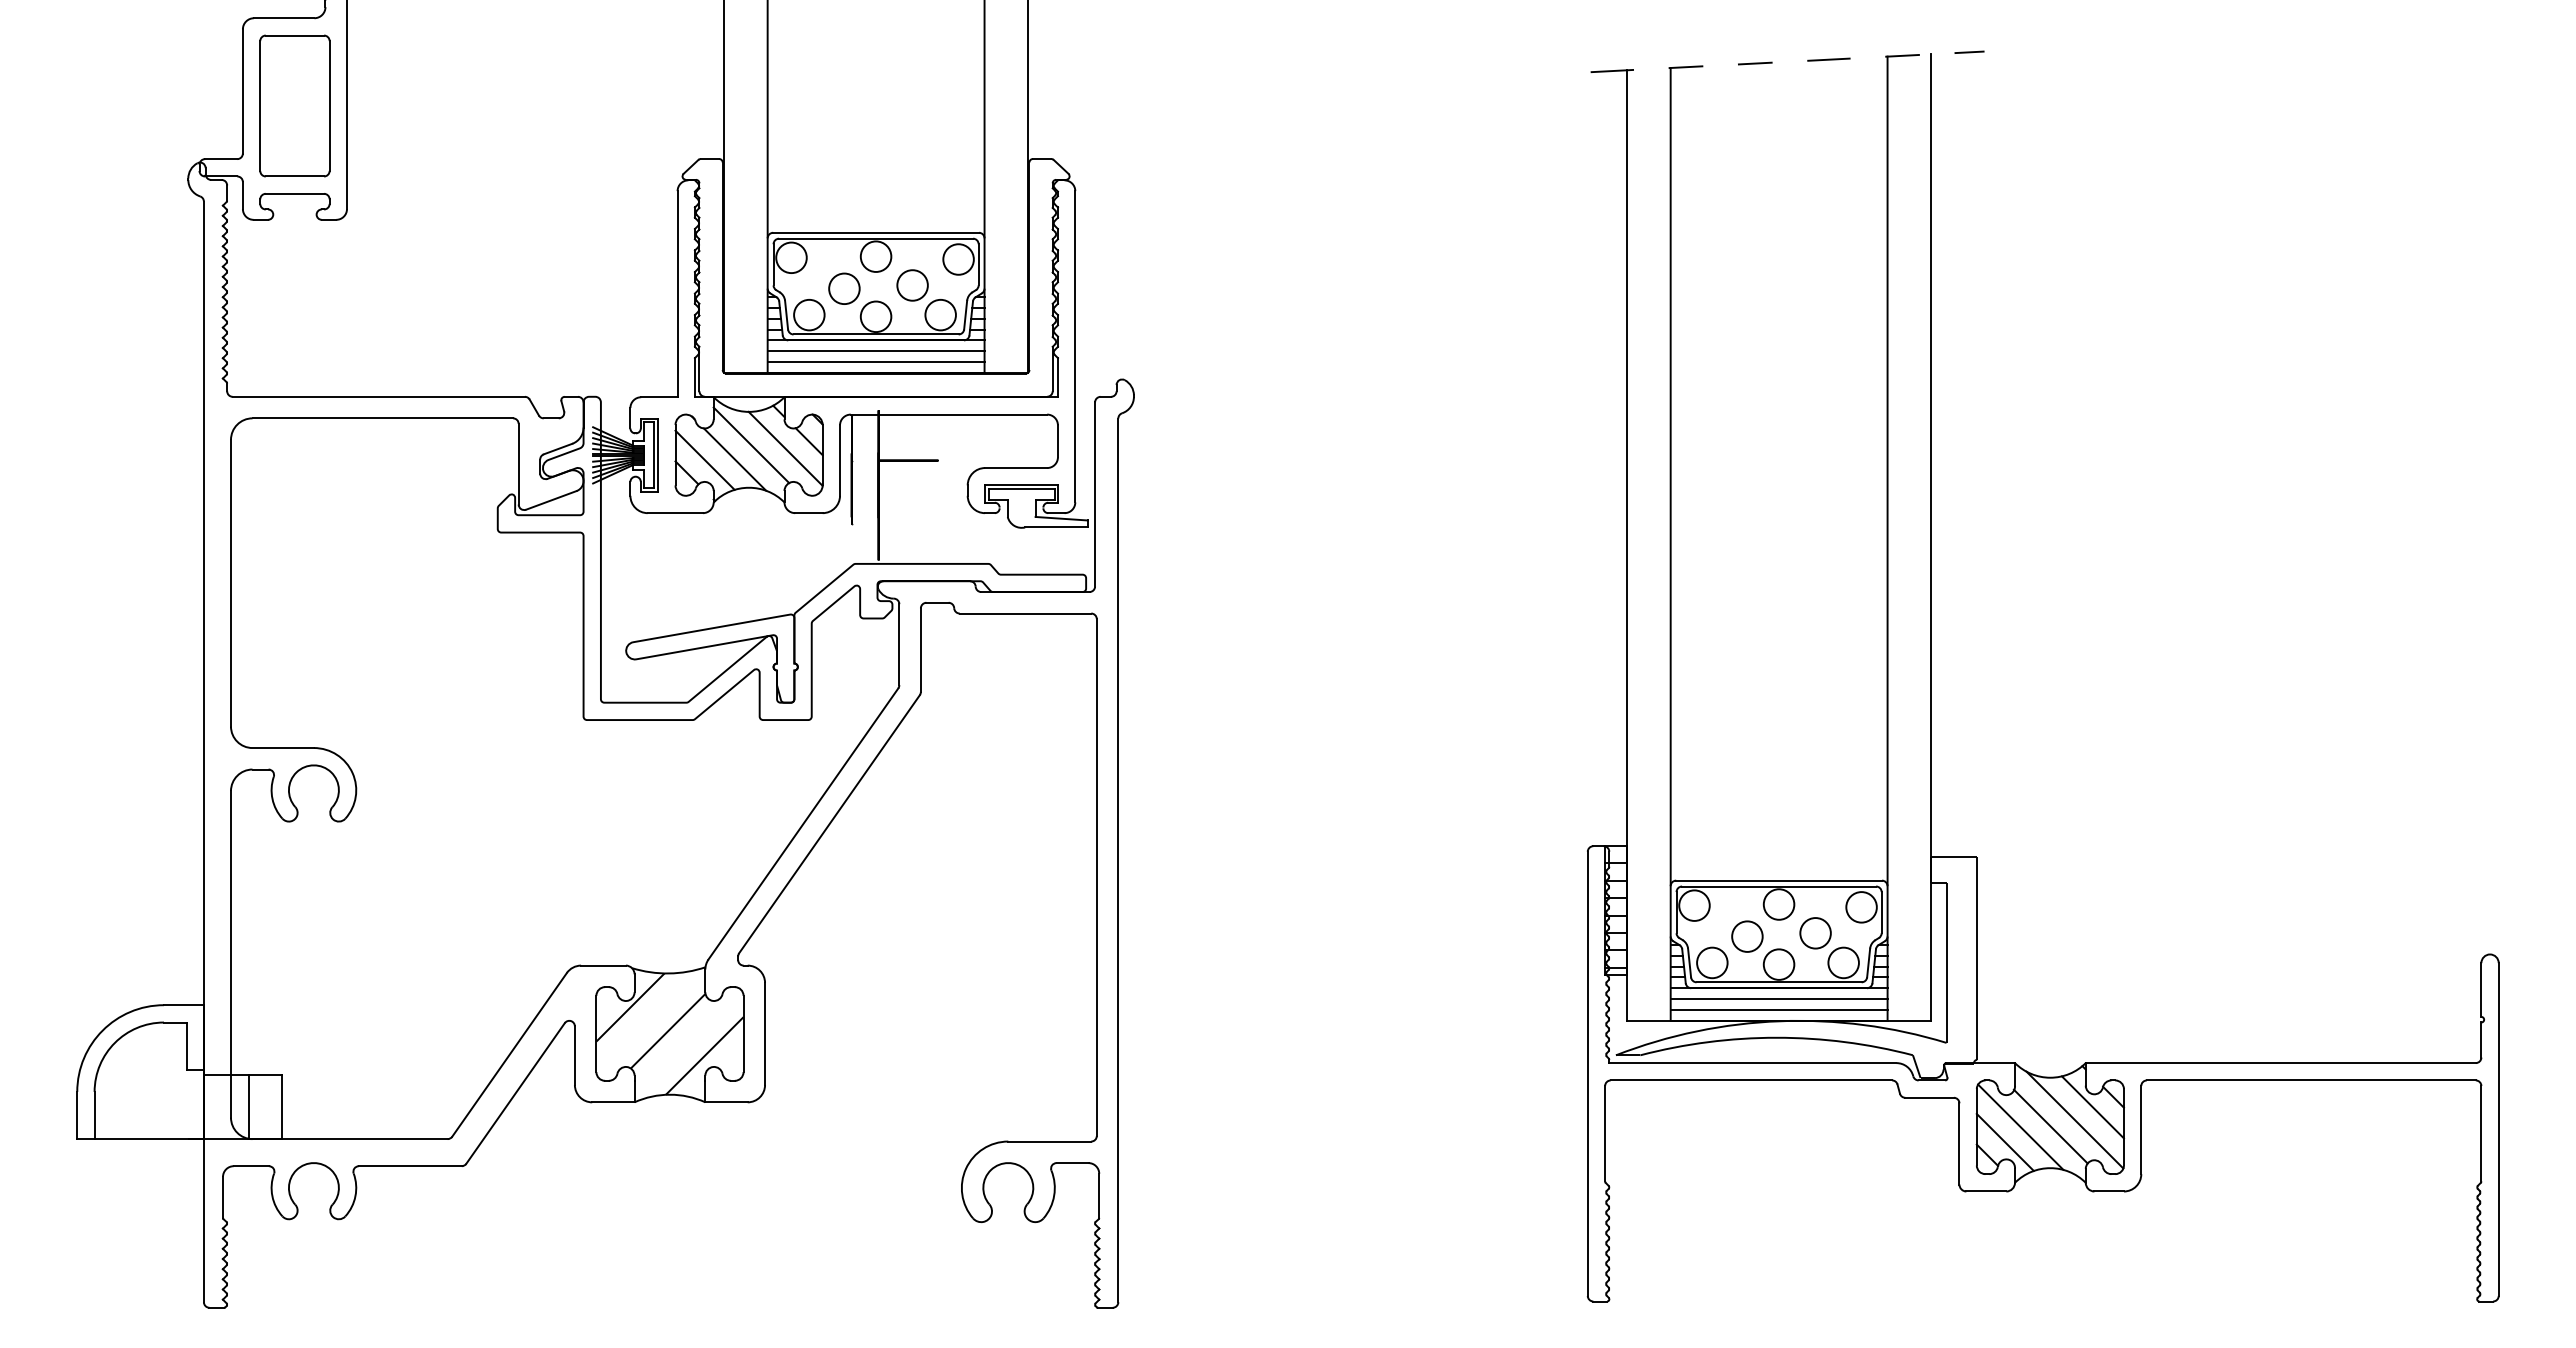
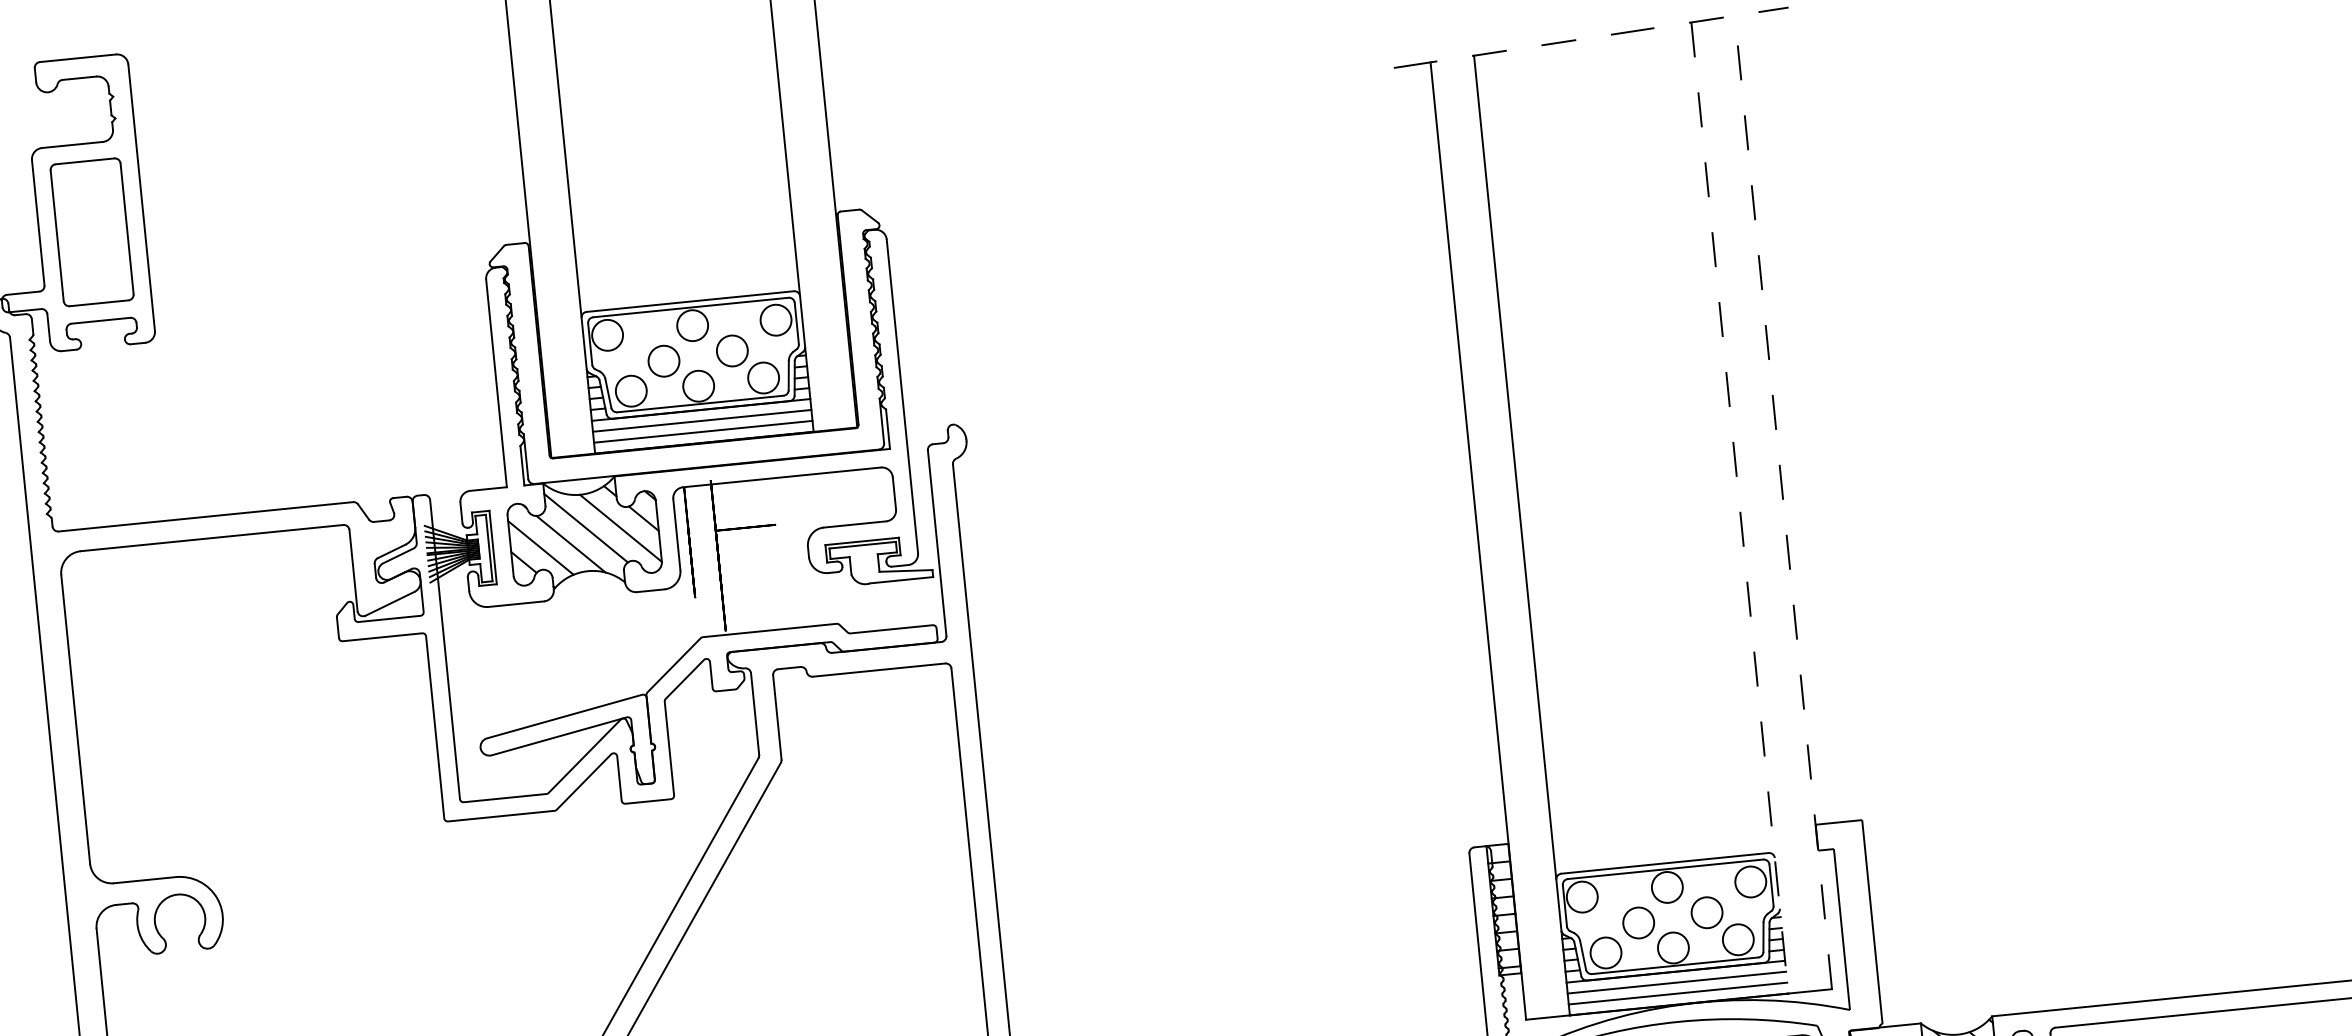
line: (1930, 537) -> (1783, 502), solid -> dashed
line: (1887, 539) -> (1739, 508), solid -> dashed

